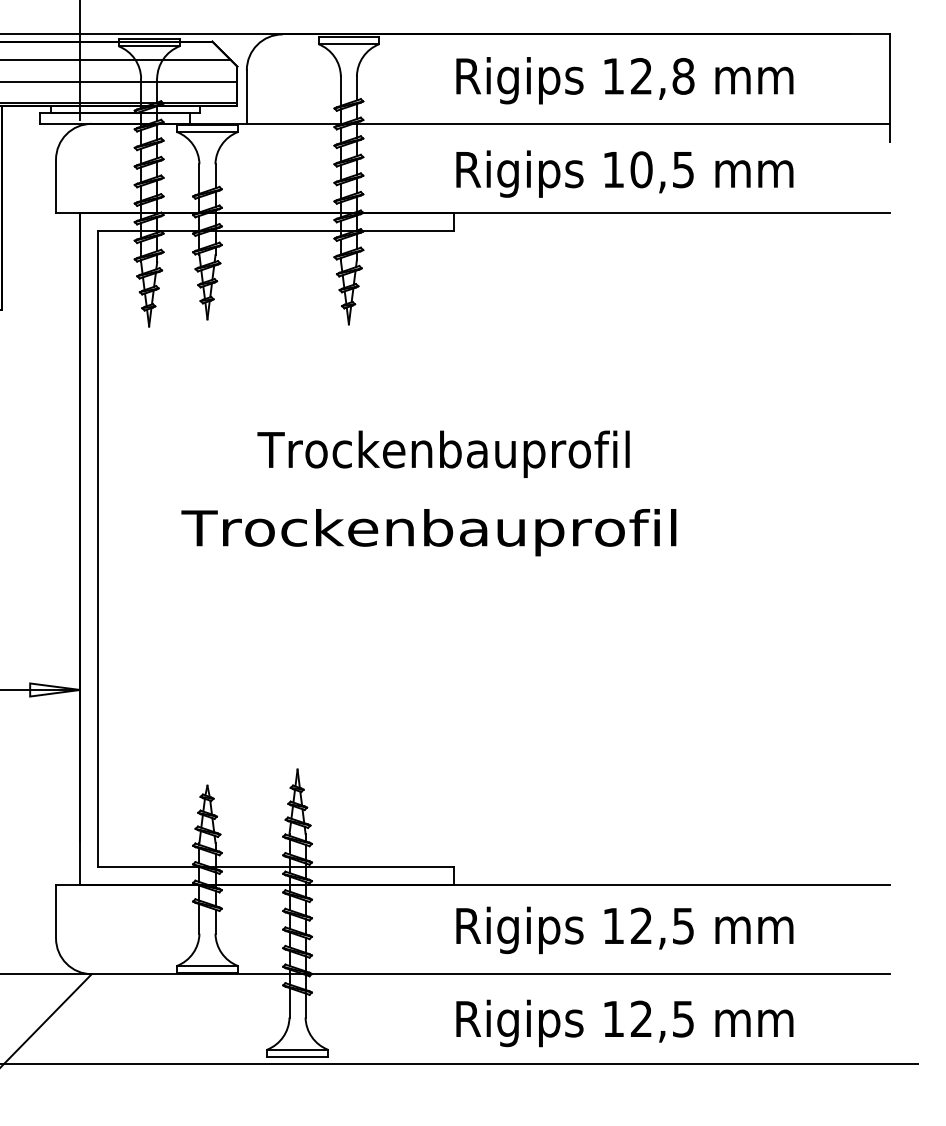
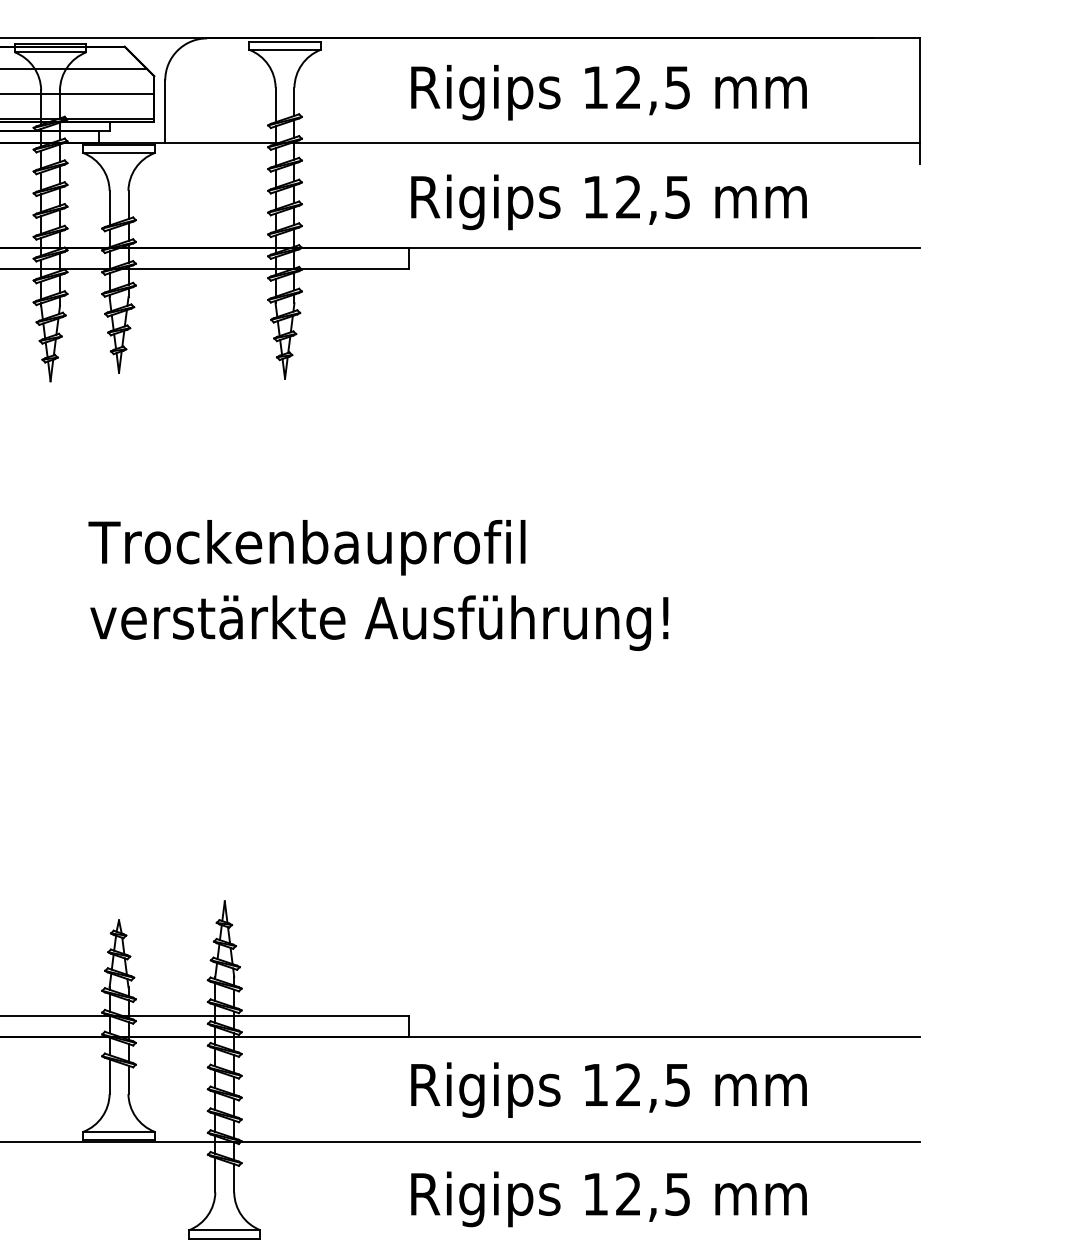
text: (683, 76) -> (677, 87), 12,8 -> 12,5
text: (641, 169) -> (628, 196), 10,5 -> 12,5
text: (443, 453) -> (306, 546), moved
text: (428, 532) -> (378, 623), Trockenbauprofil -> verstärkte Ausführung!

